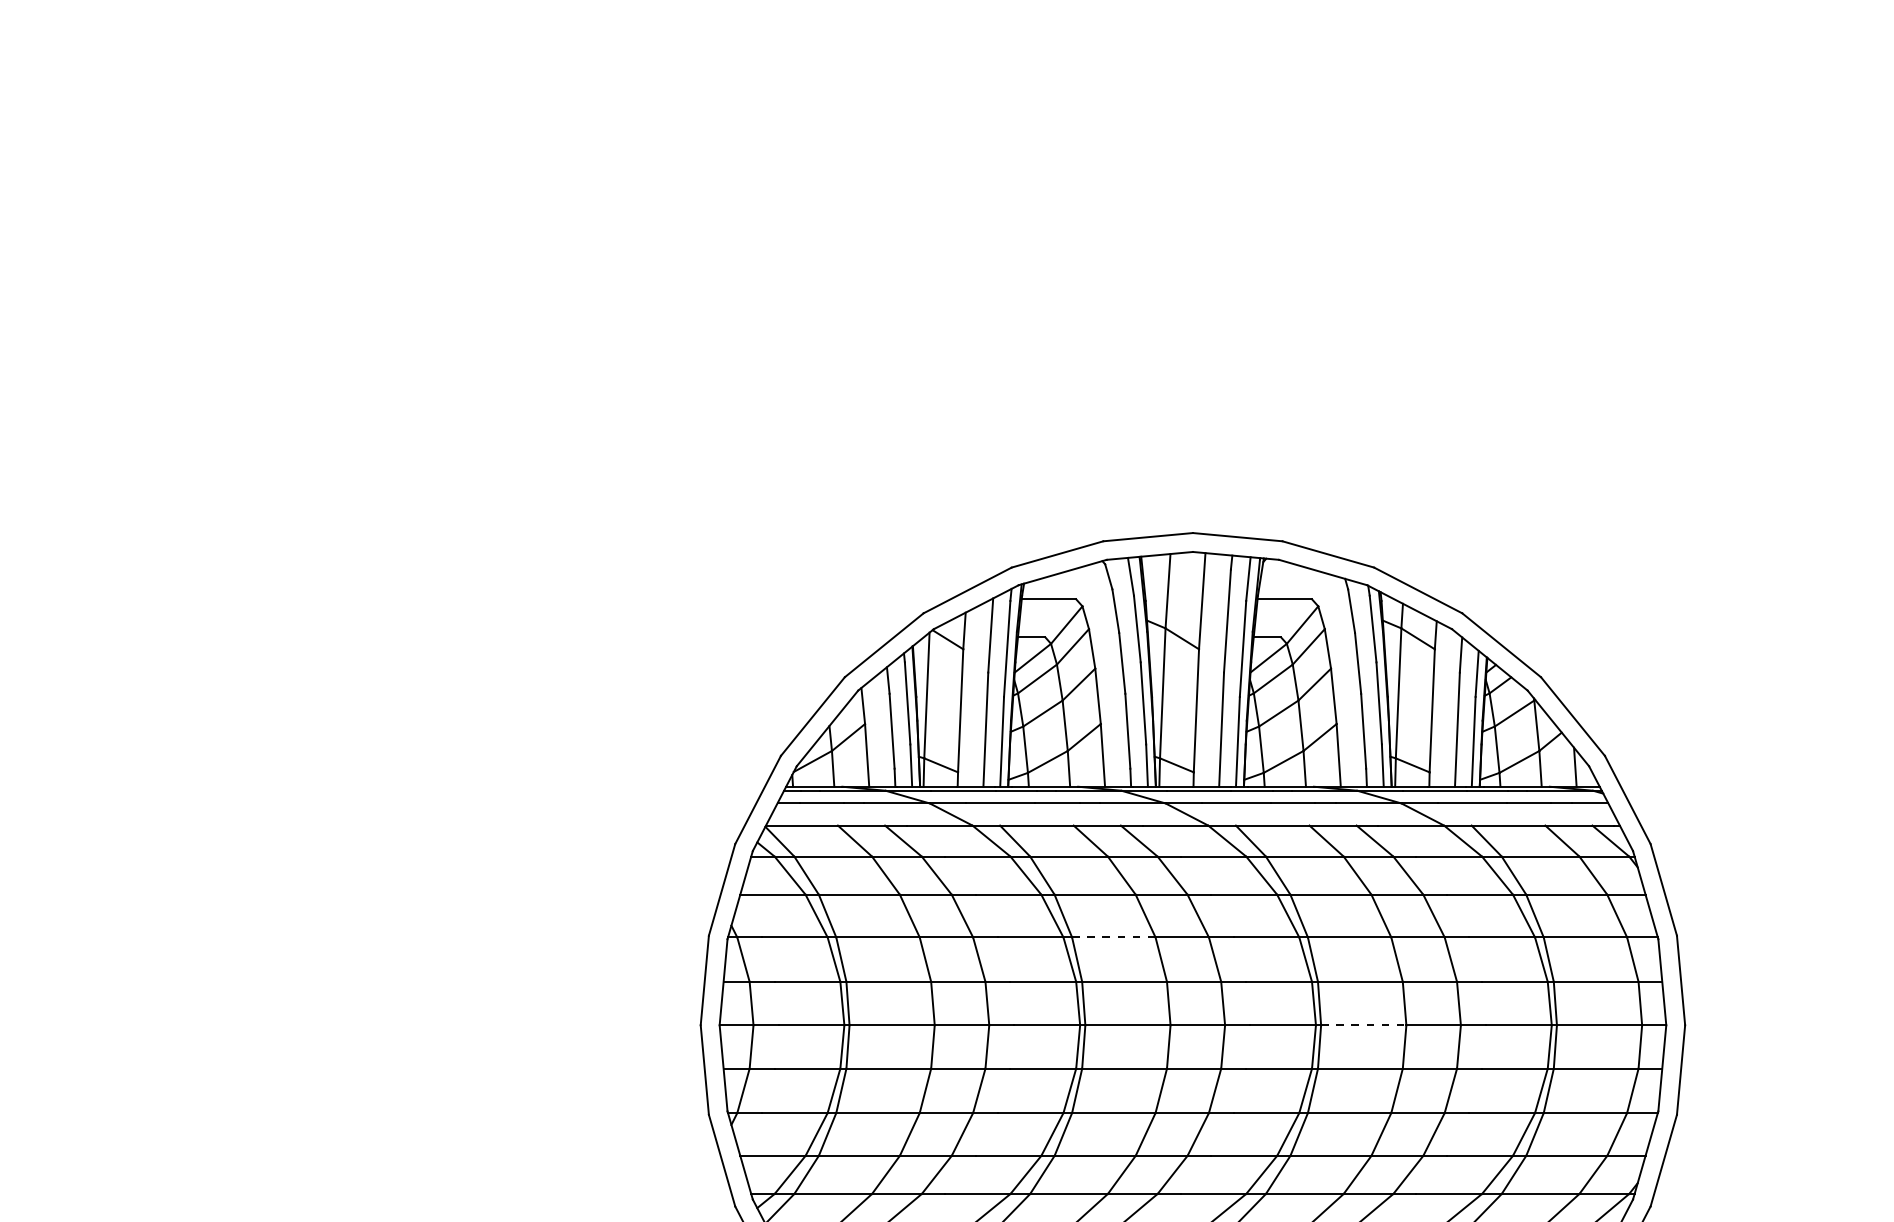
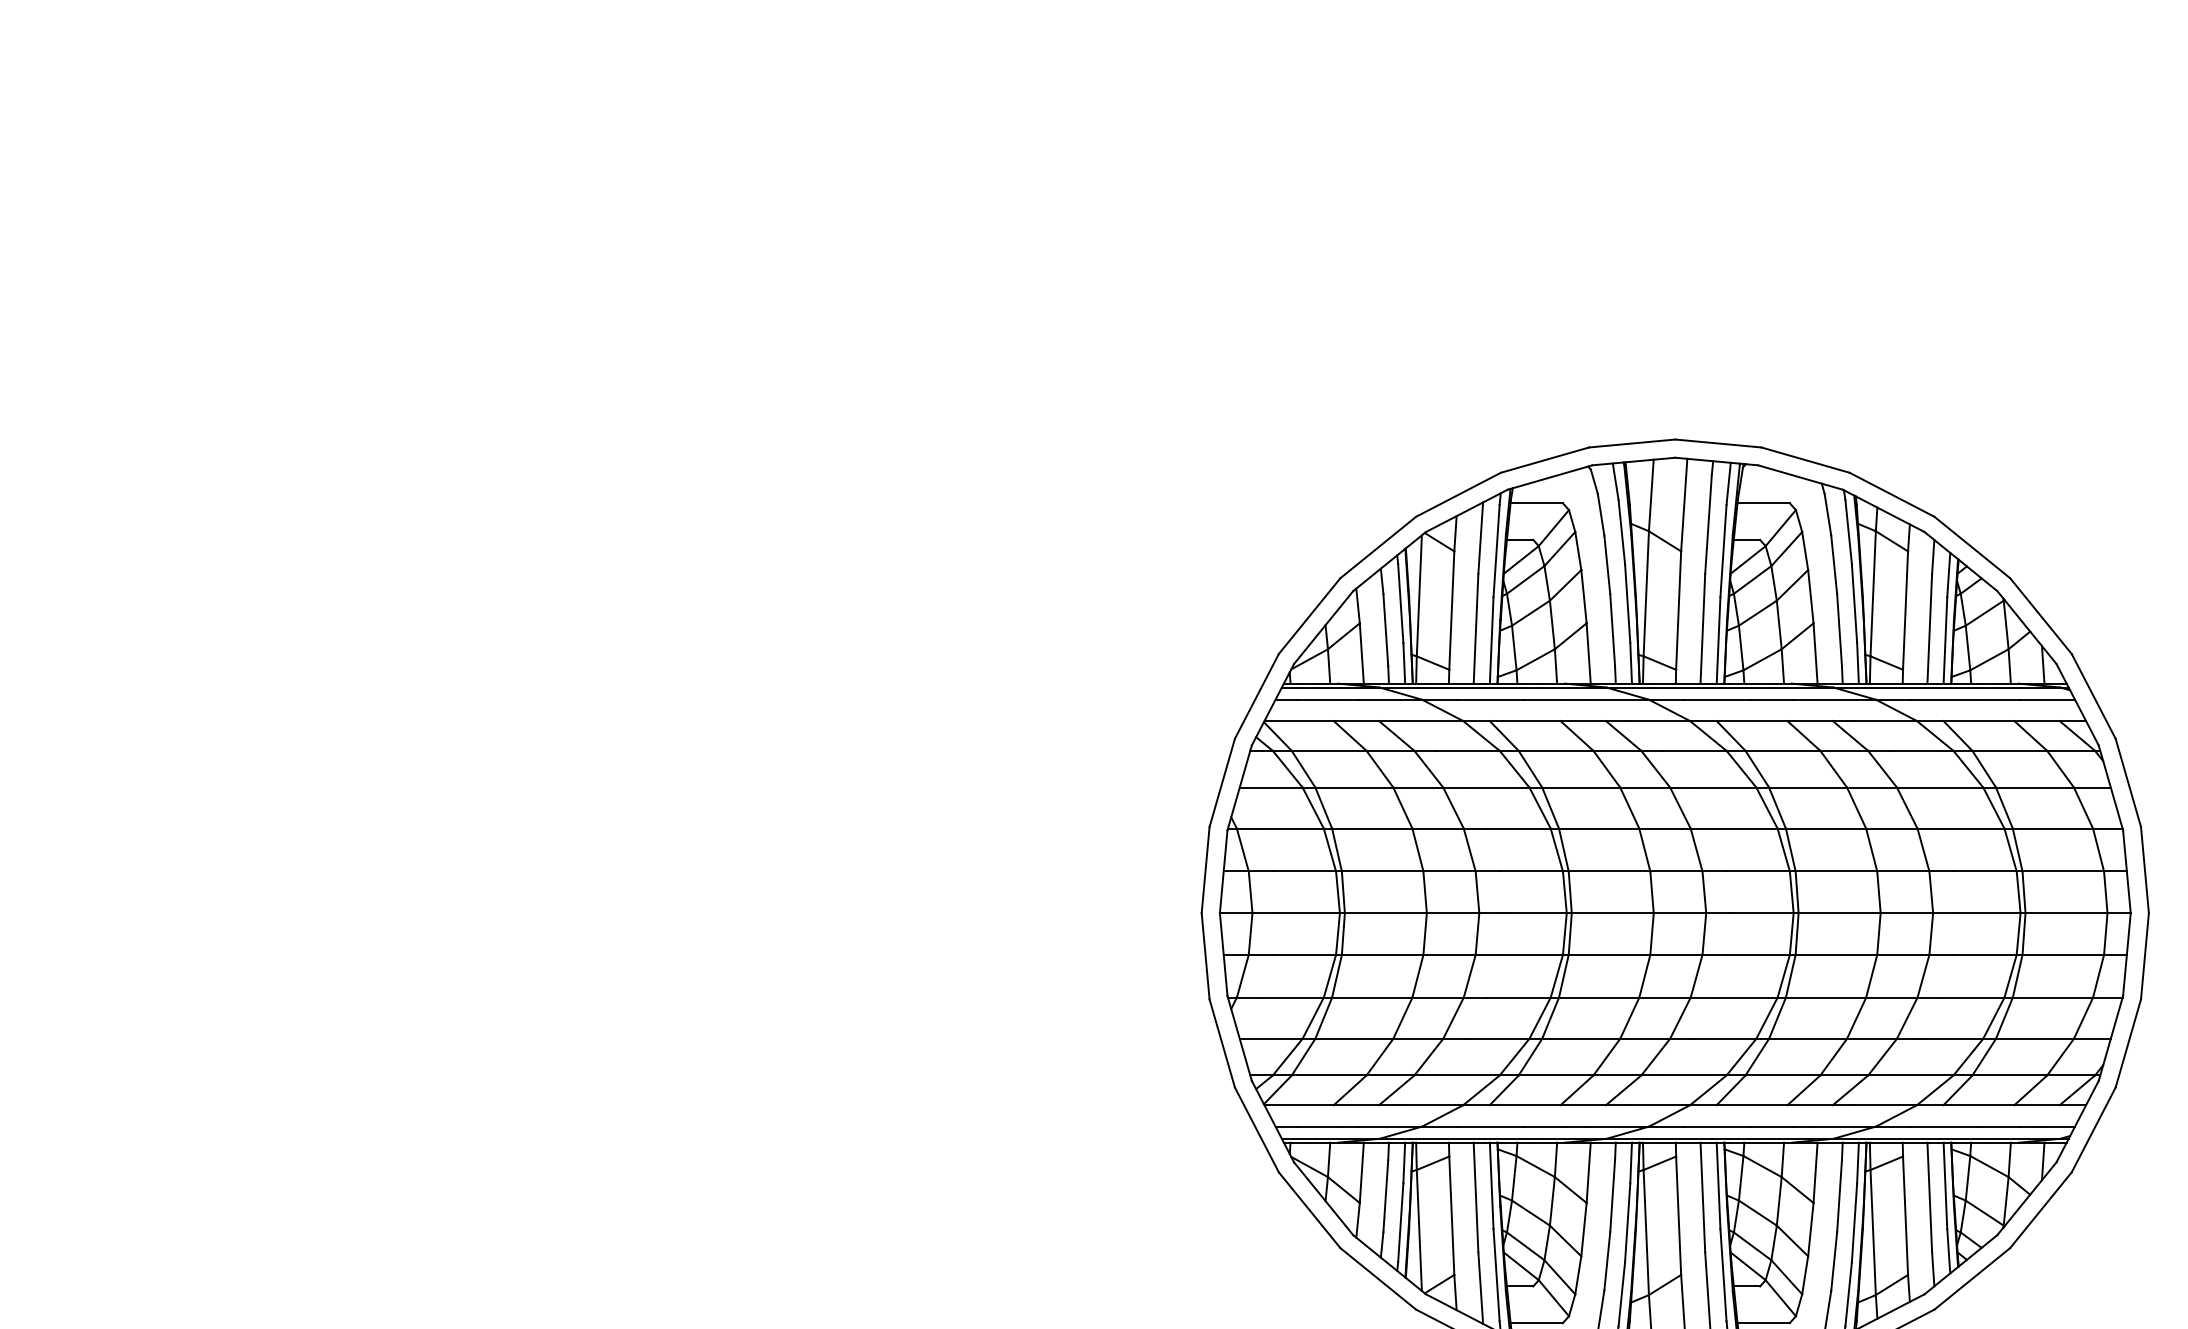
line: (1114, 937) -> (1599, 828), dashed -> solid
line: (1364, 1025) -> (1840, 913), dashed -> solid

